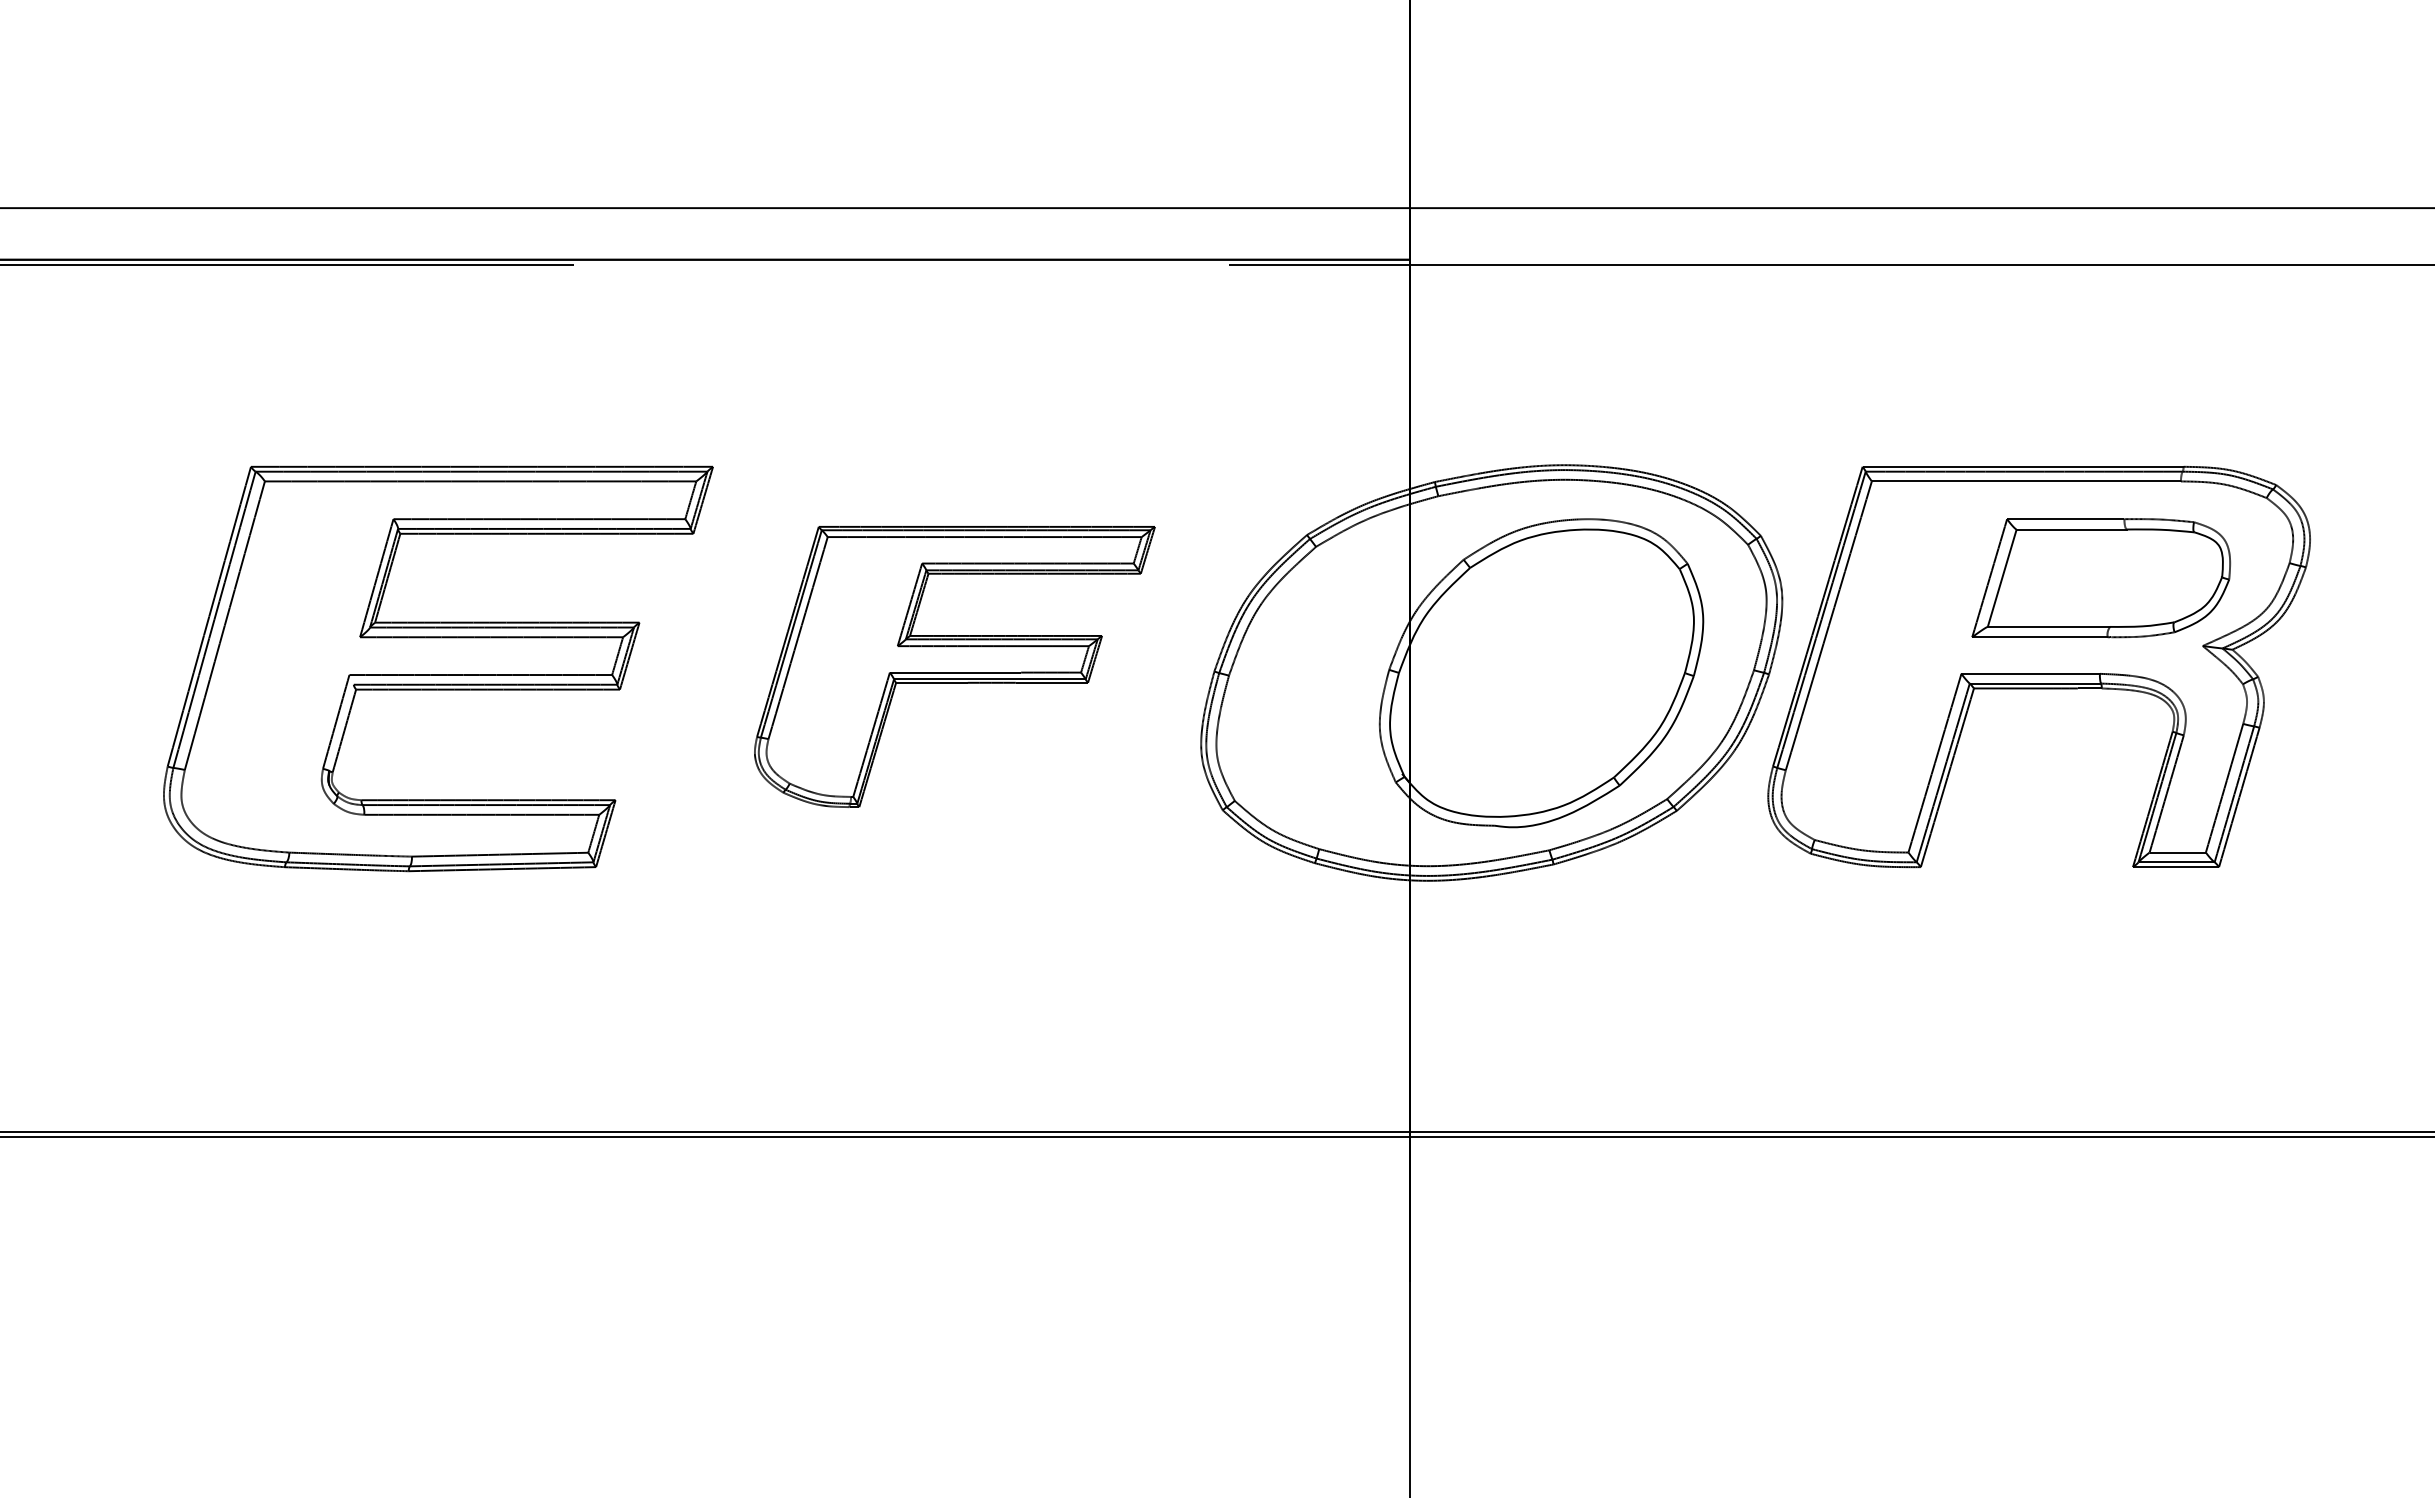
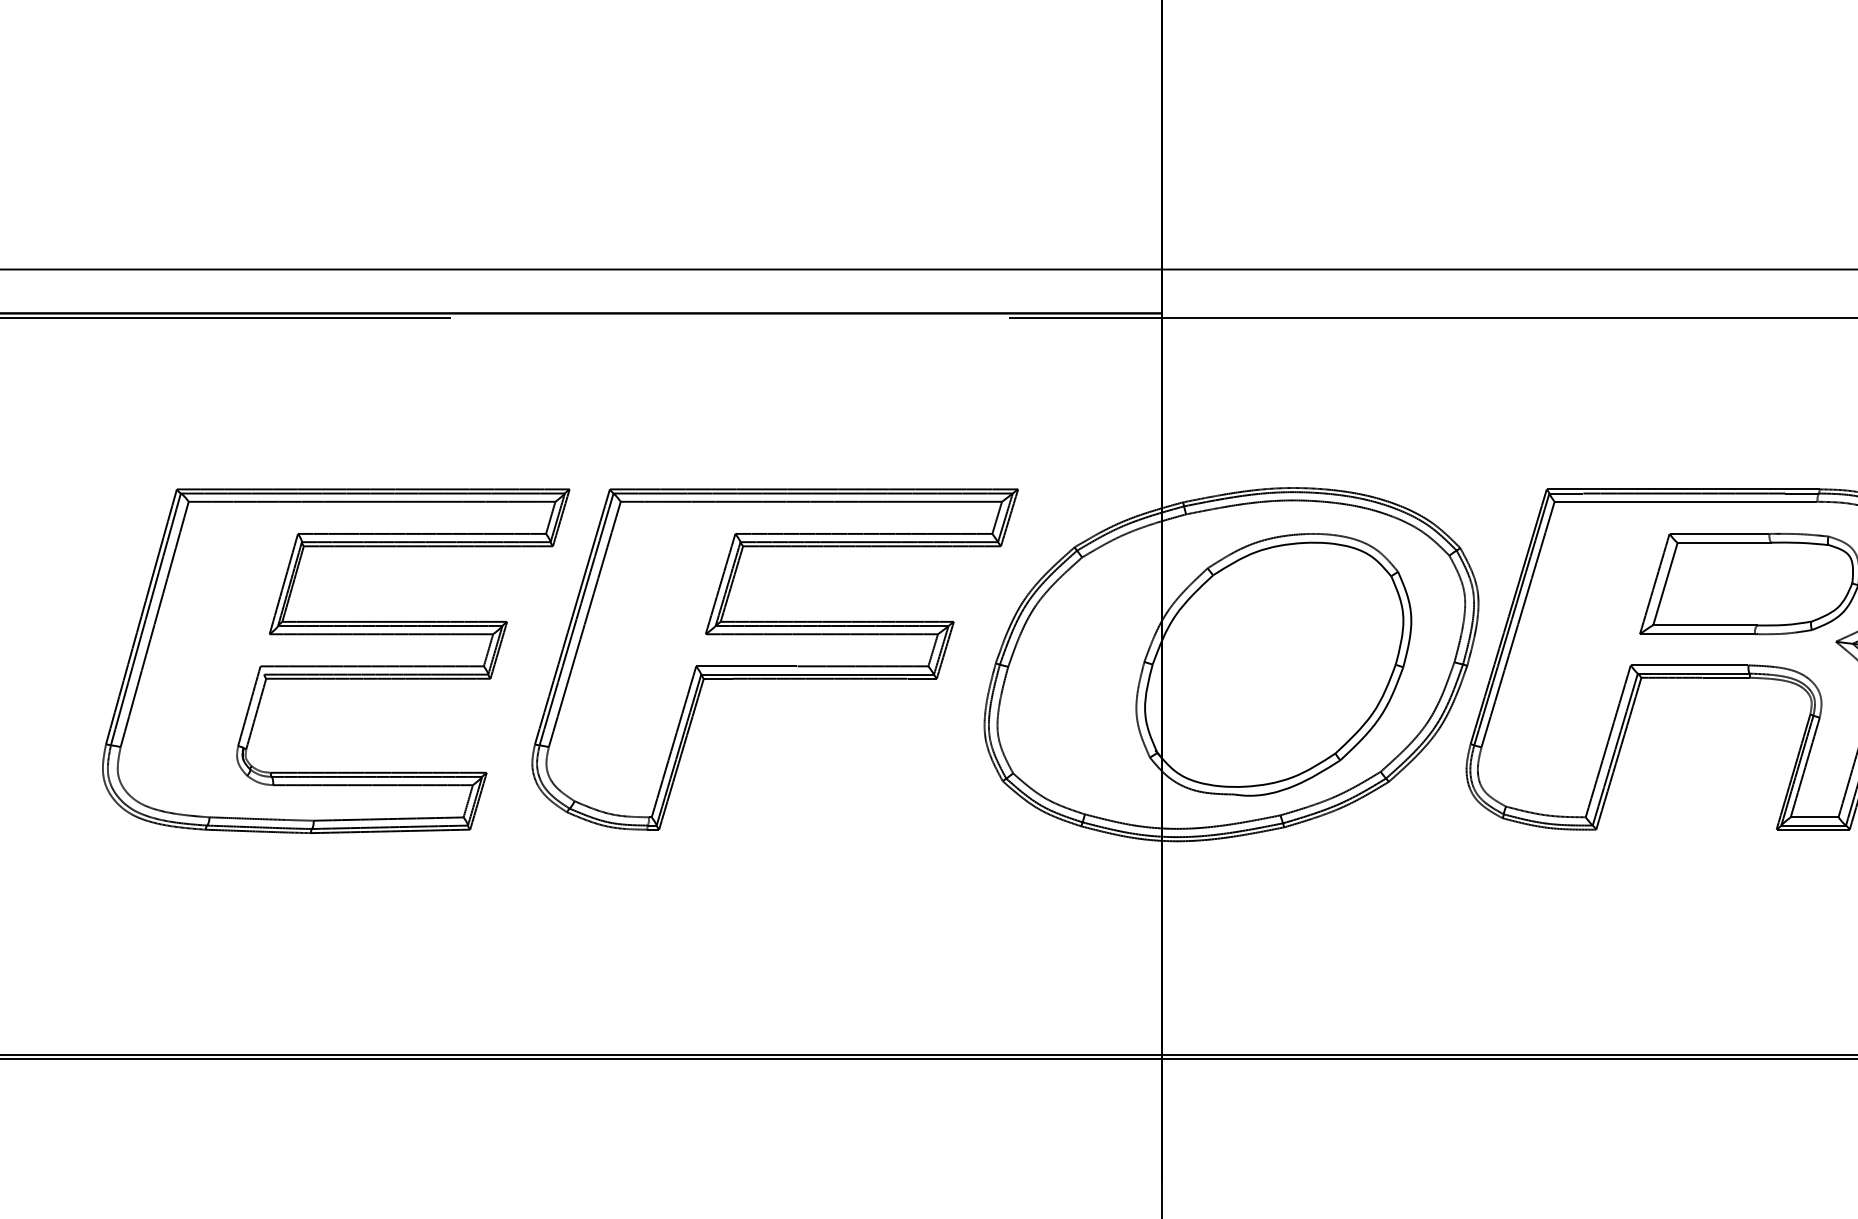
part: (954, 666) -> (774, 659), size x1.43

